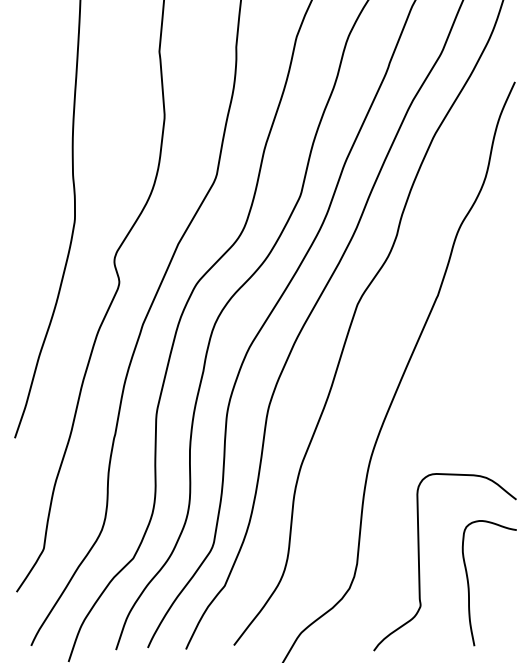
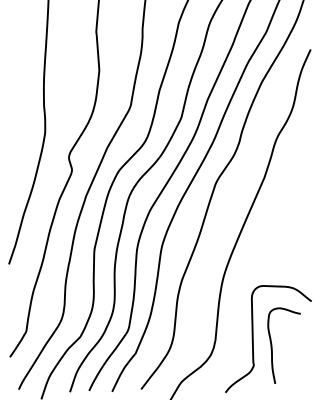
curve: (469, 582) -> (272, 345), moved

